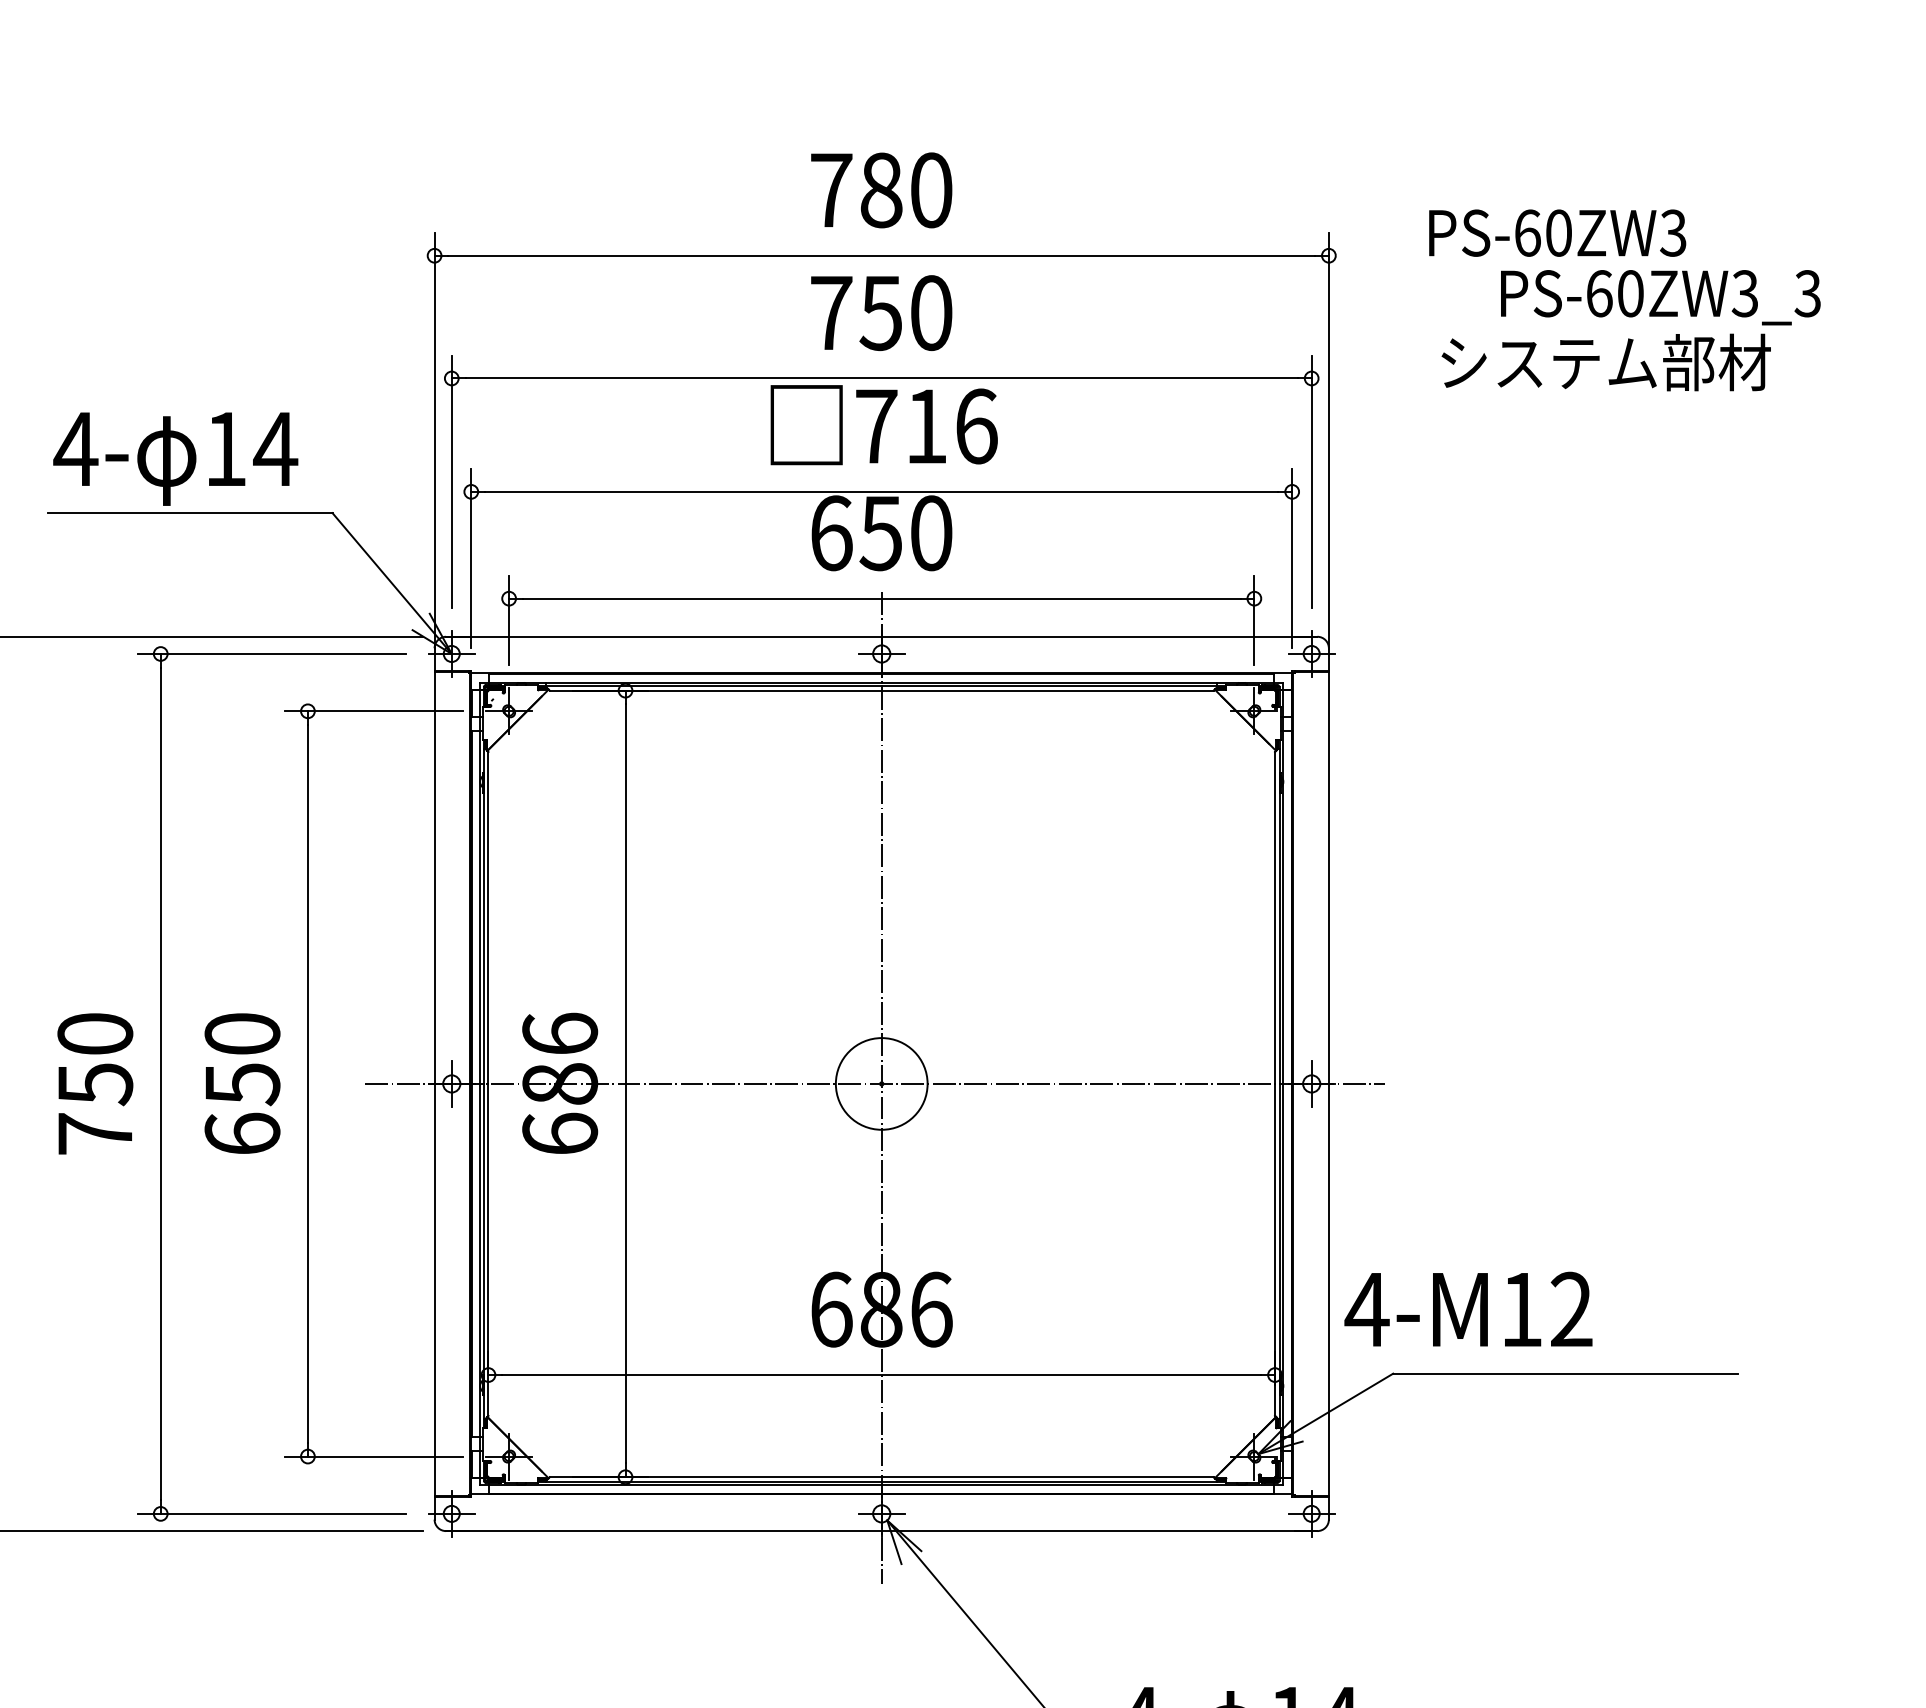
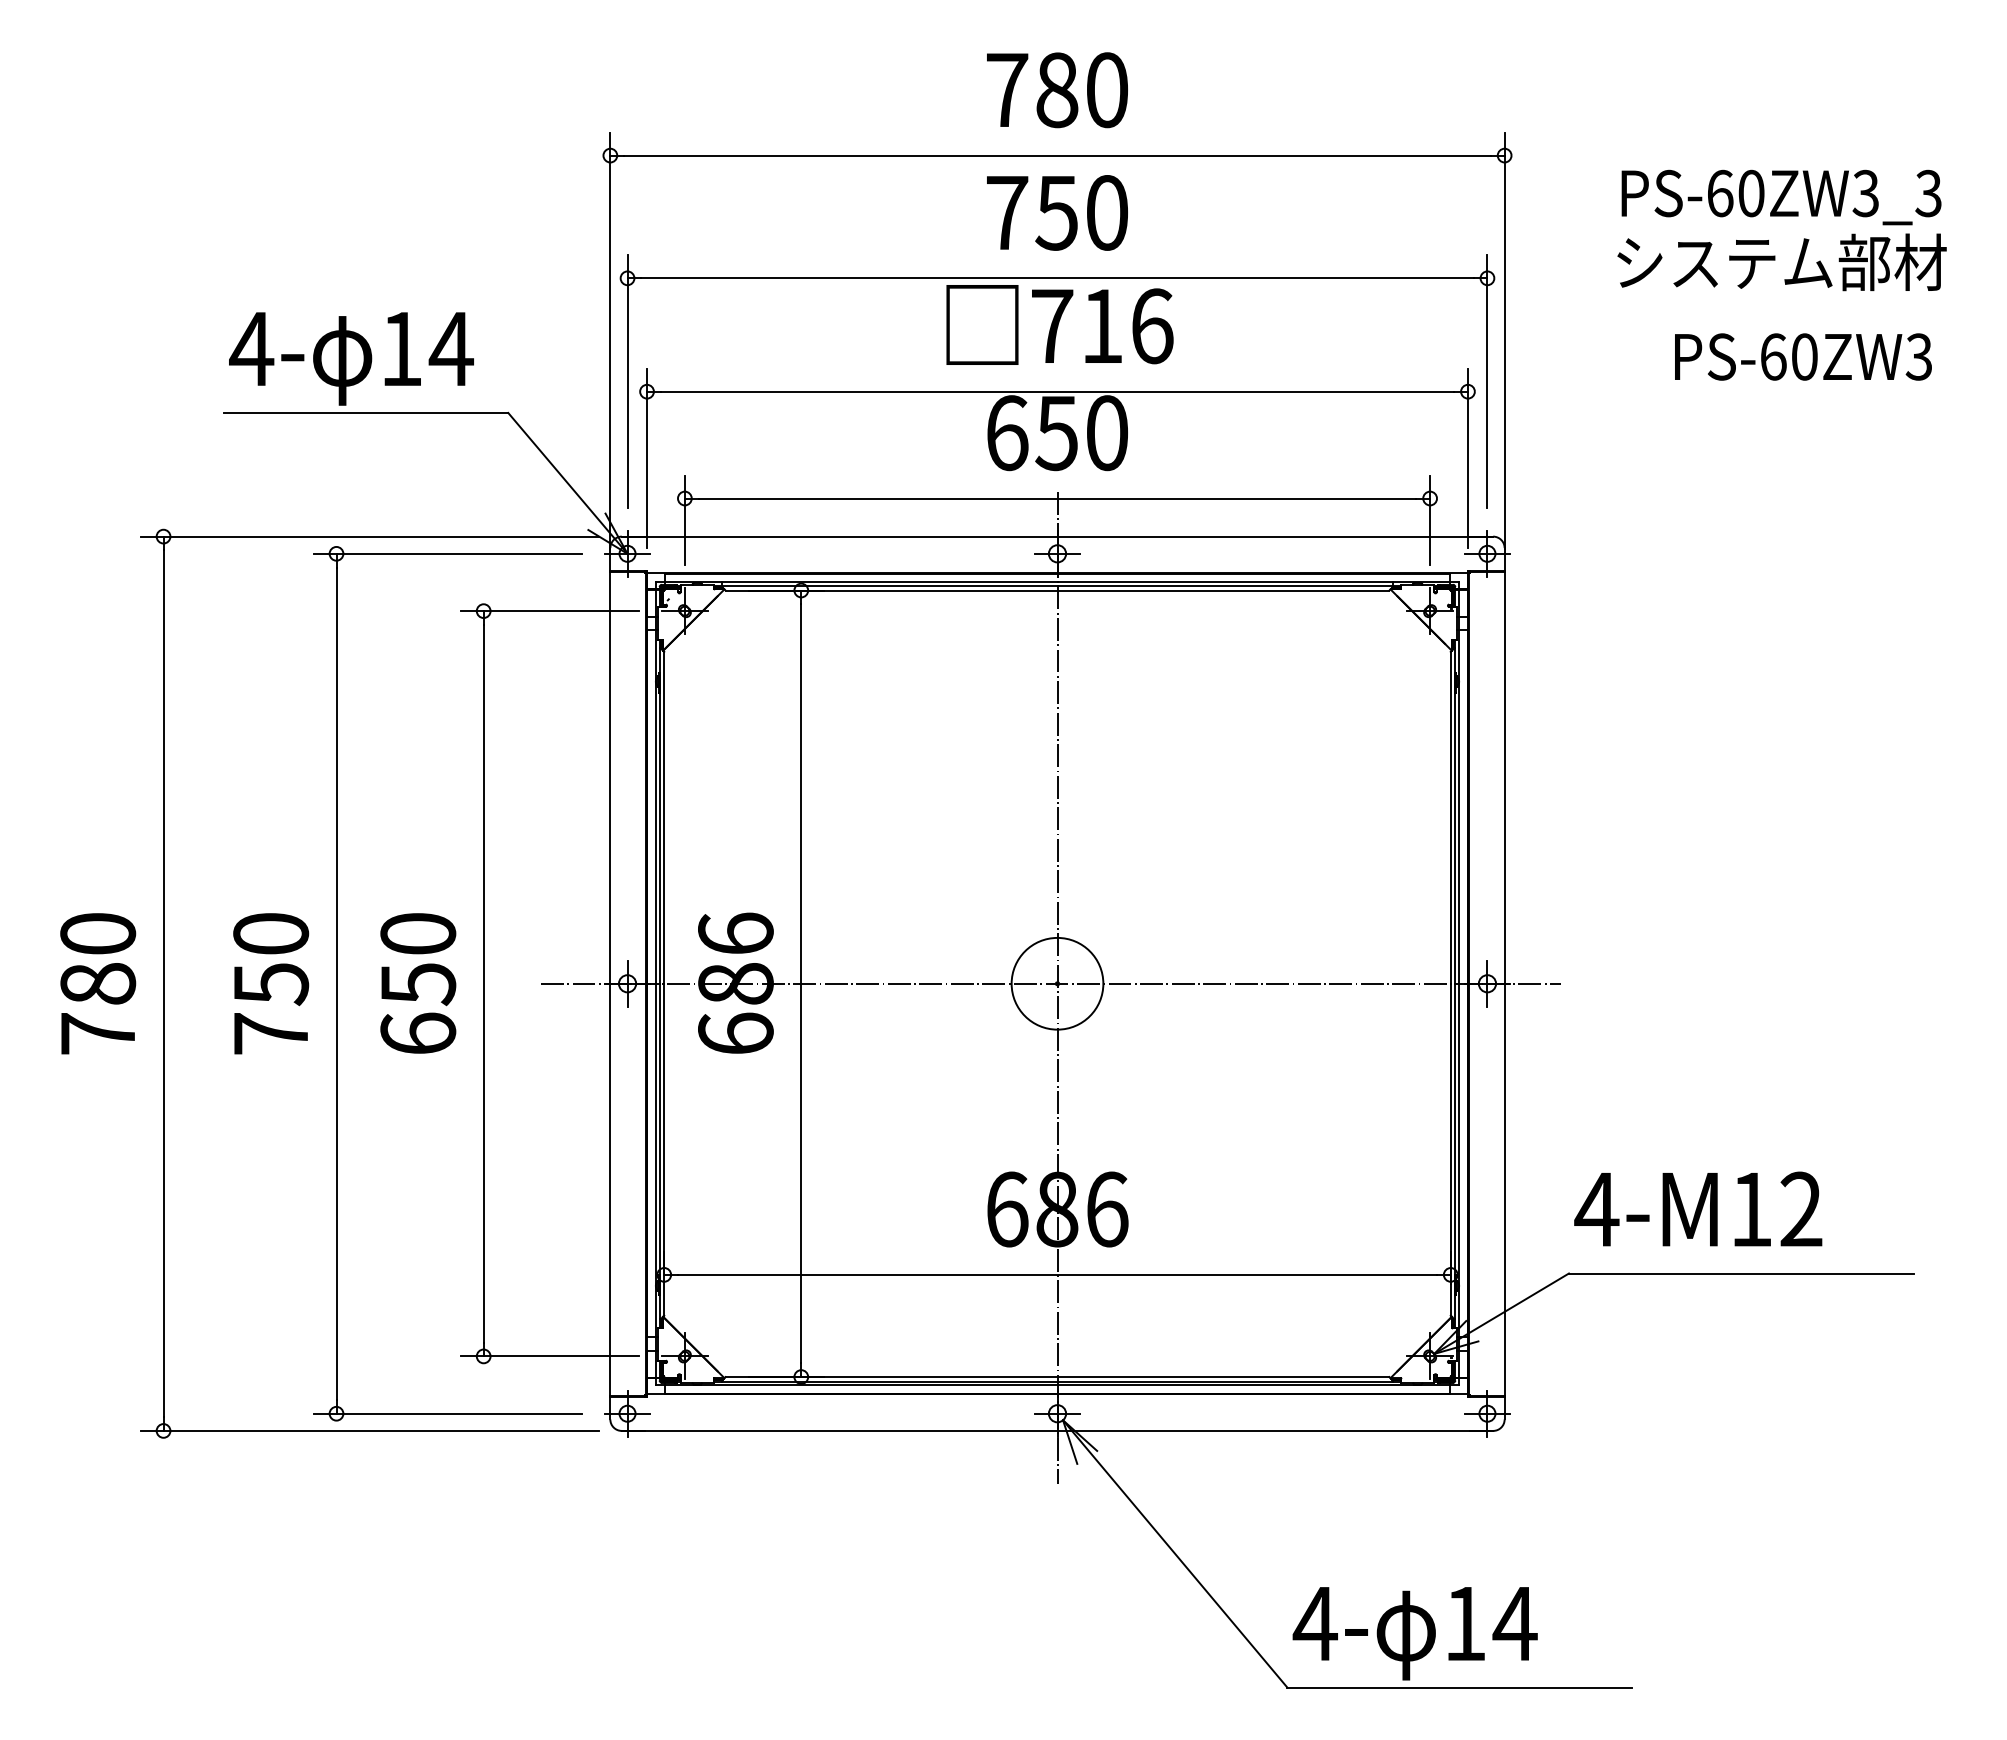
text: (1557, 232) -> (1803, 356), moved
text: (1660, 297) -> (1781, 197), moved
text: (1468, 1308) -> (1698, 1208), moved

